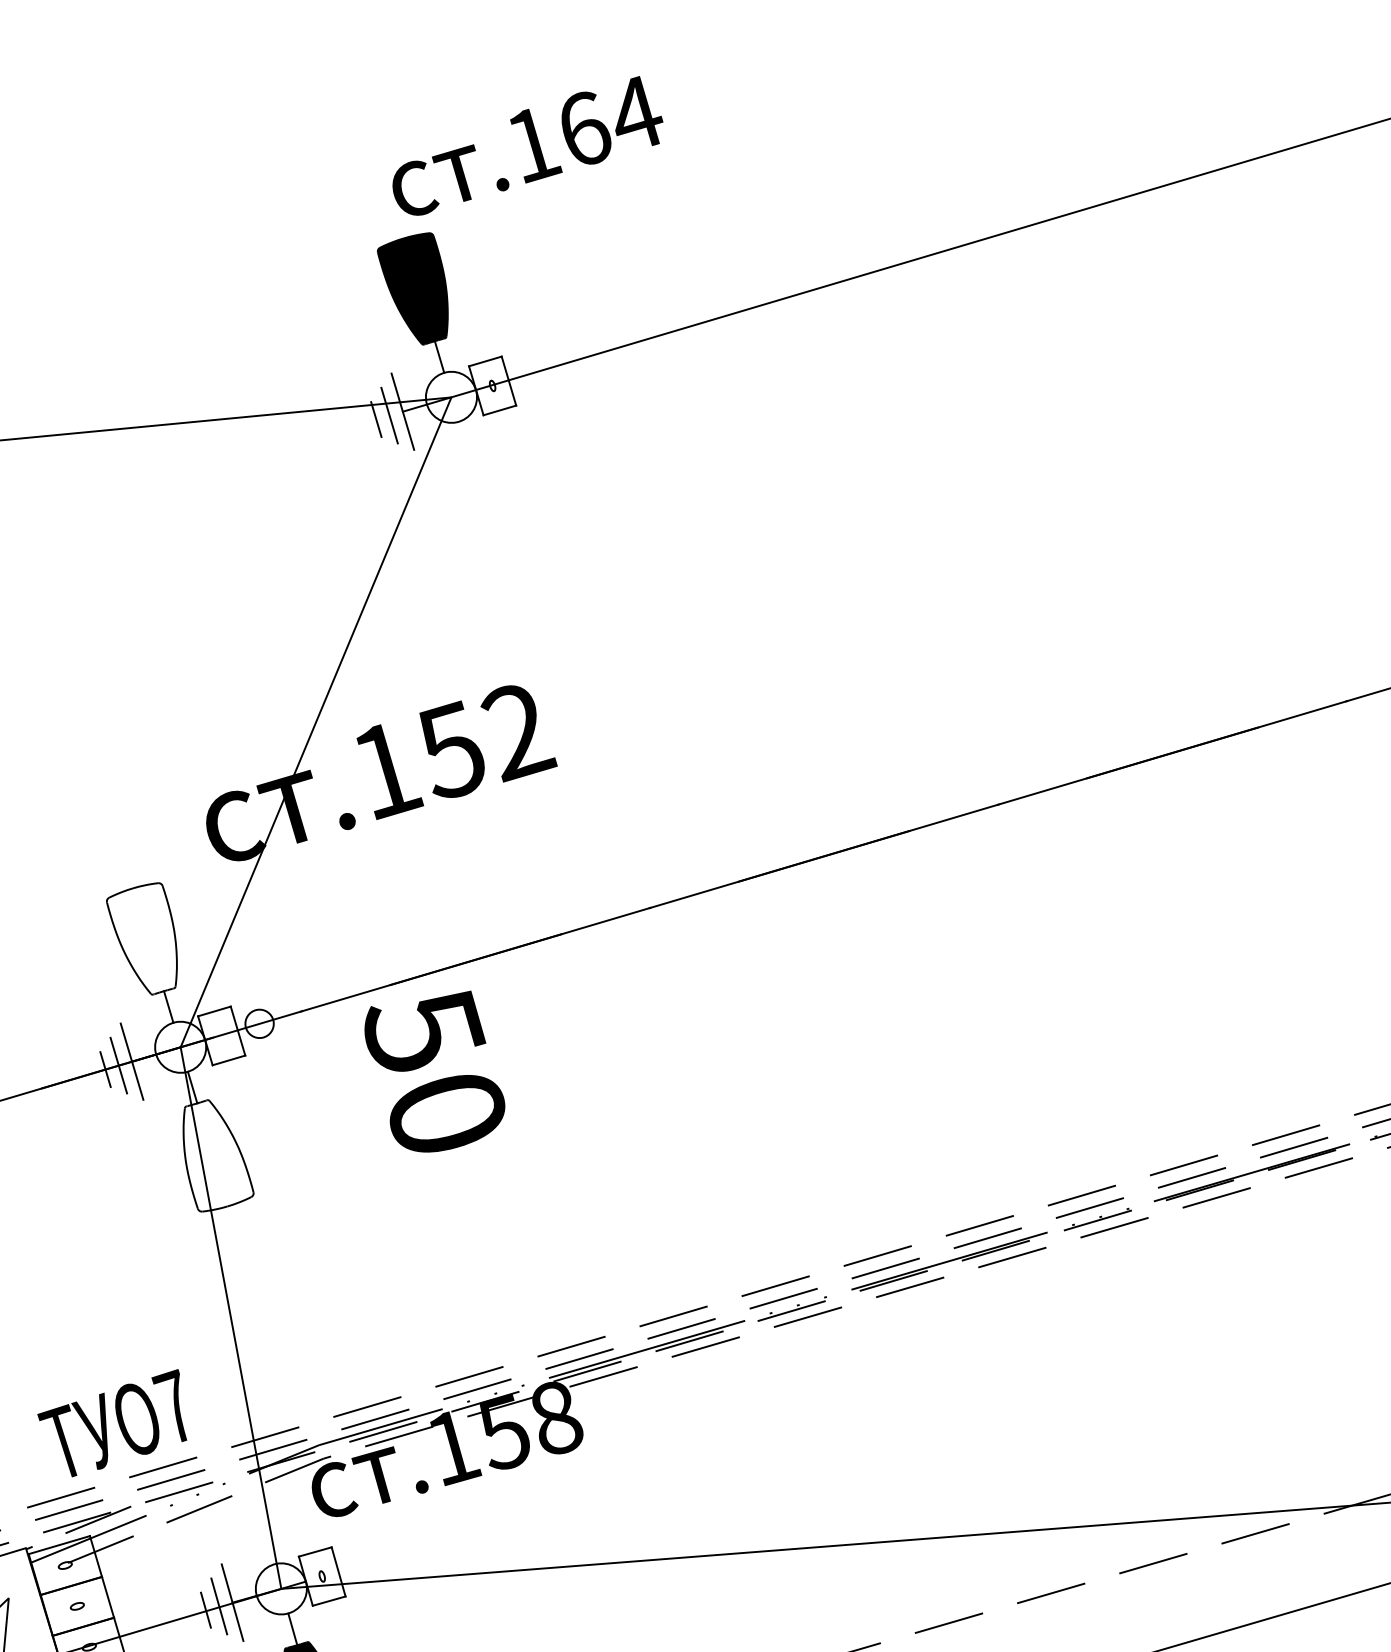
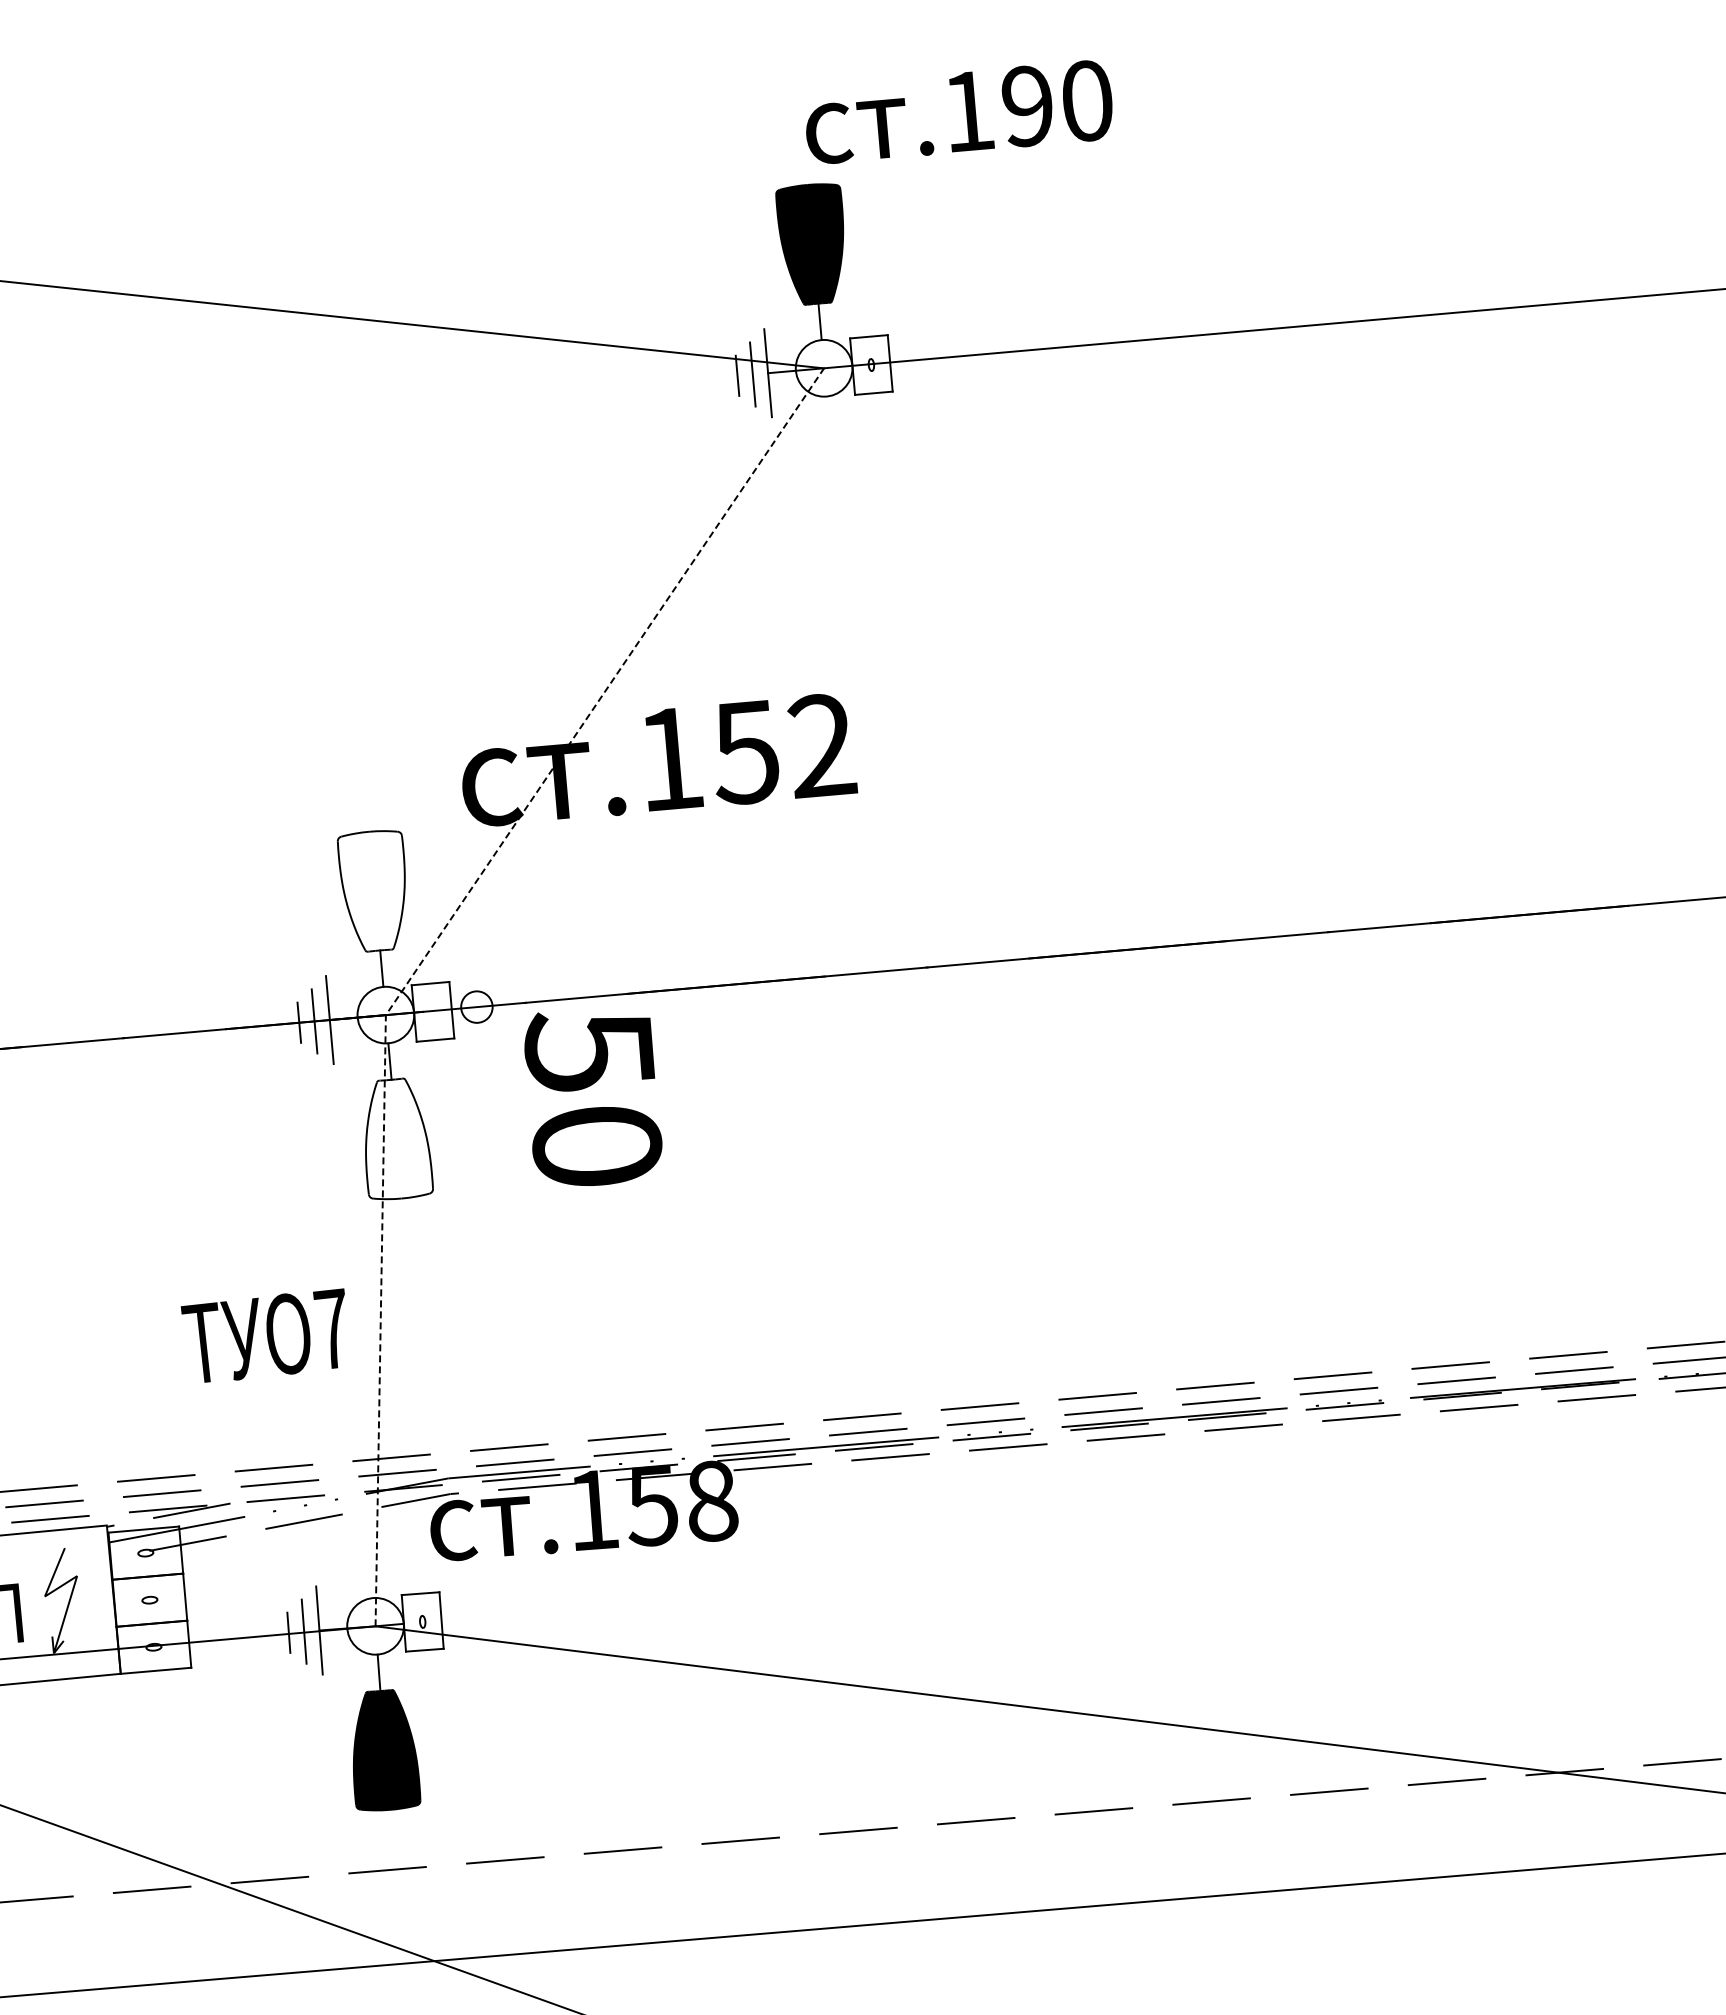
text: (610, 121) -> (1058, 103), .164 -> .190
line: (210, 976) -> (433, 944), solid -> dashed
text: (435, 1072) -> (593, 1098), moved
text: (114, 1425) -> (262, 1335), moved

